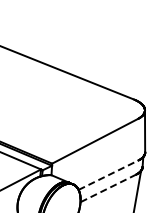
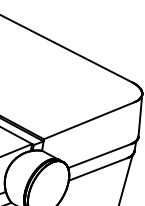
line: (108, 174) -> (99, 155), dashed -> solid
line: (107, 188) -> (97, 169), dashed -> solid

